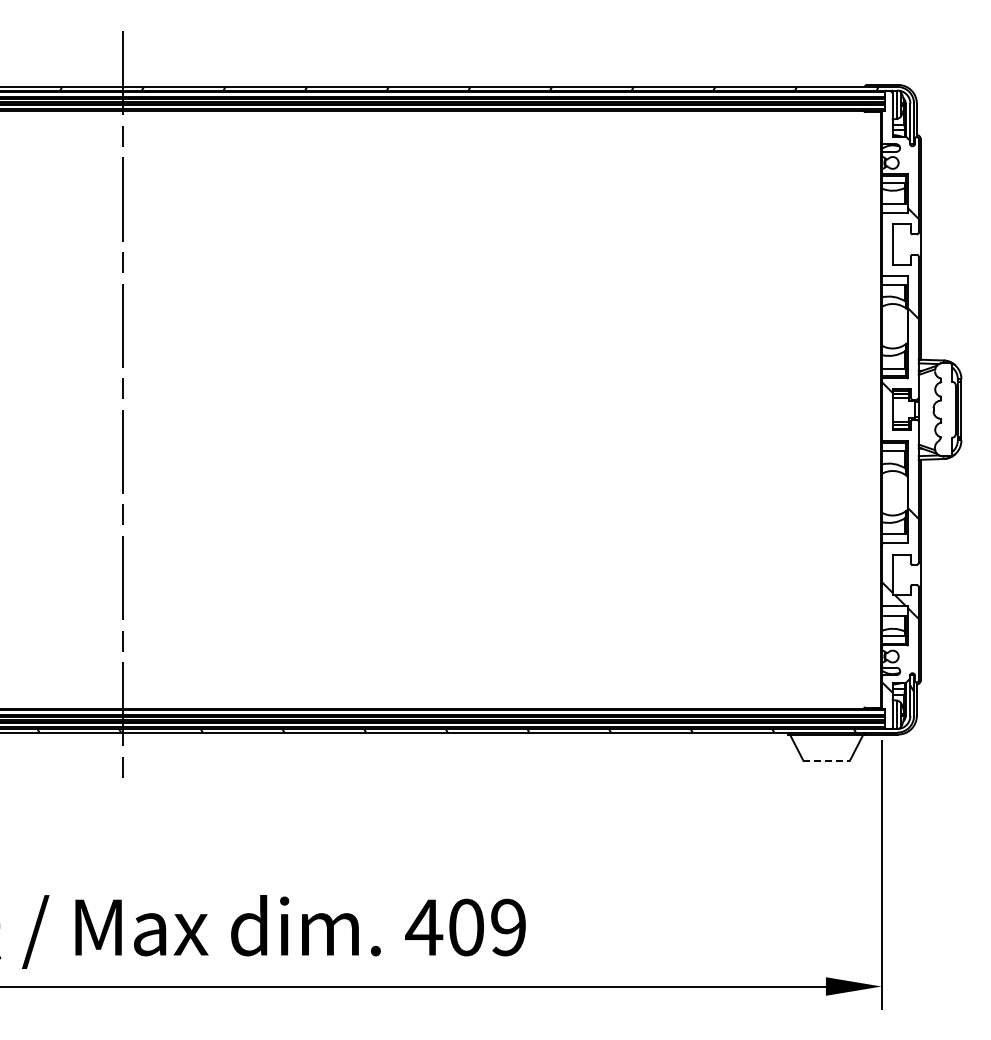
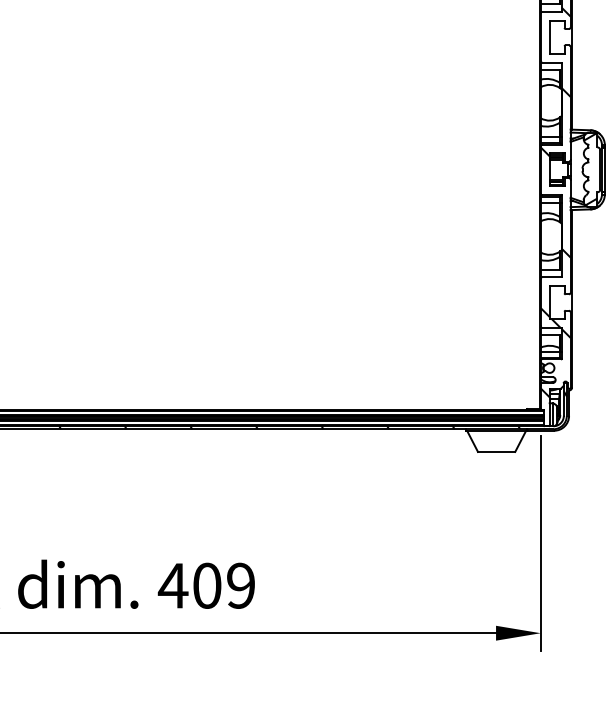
hatch: (943, 409) -> (590, 169), added
line: (827, 760) -> (497, 451), dashed -> solid

